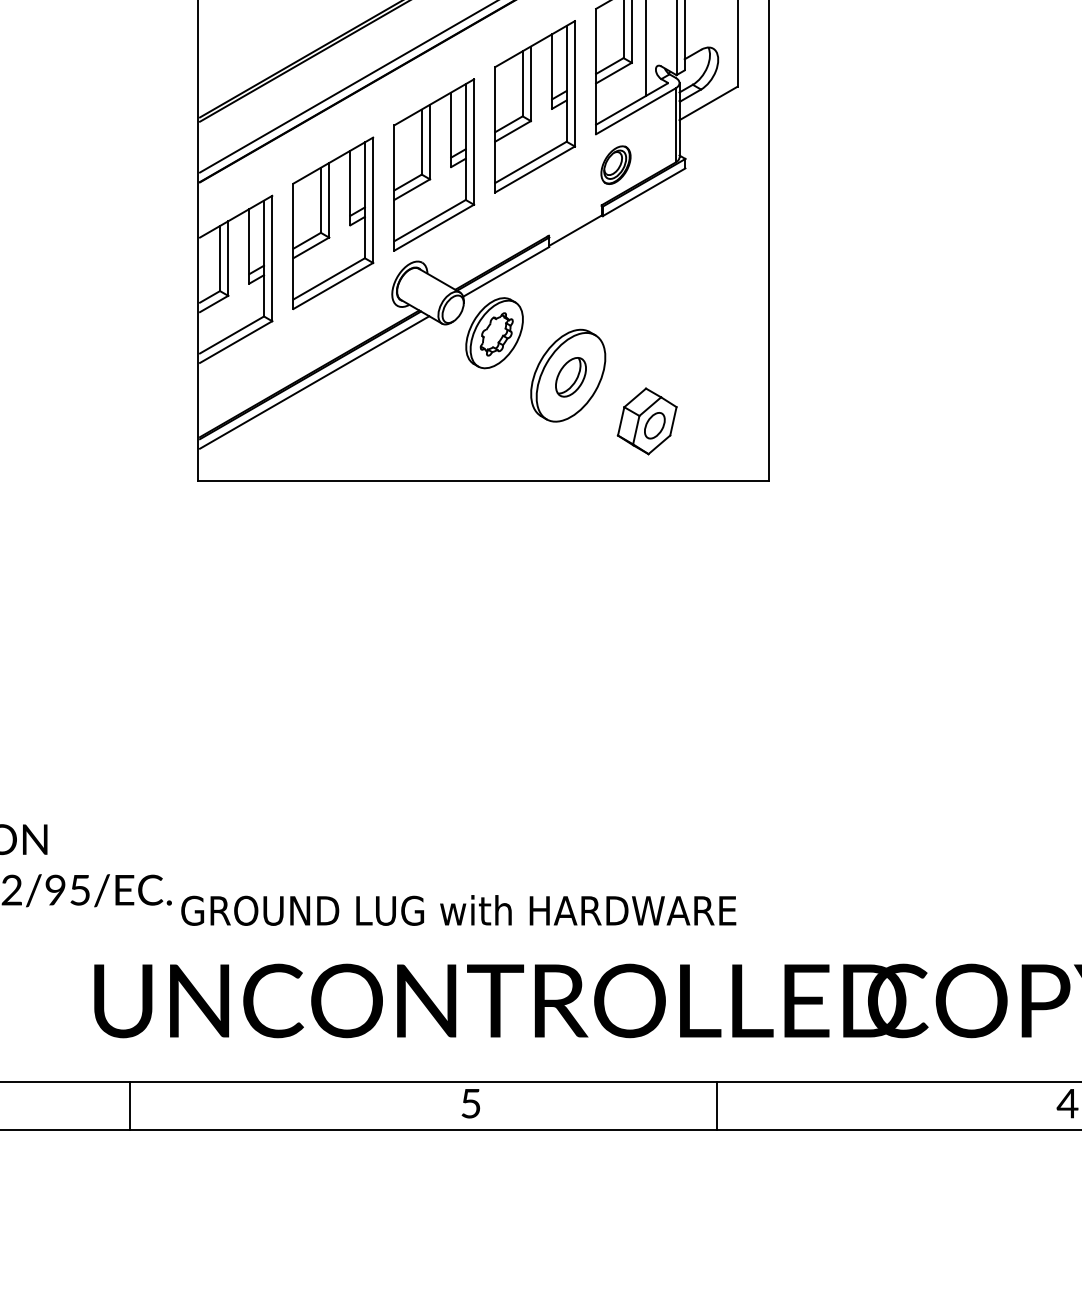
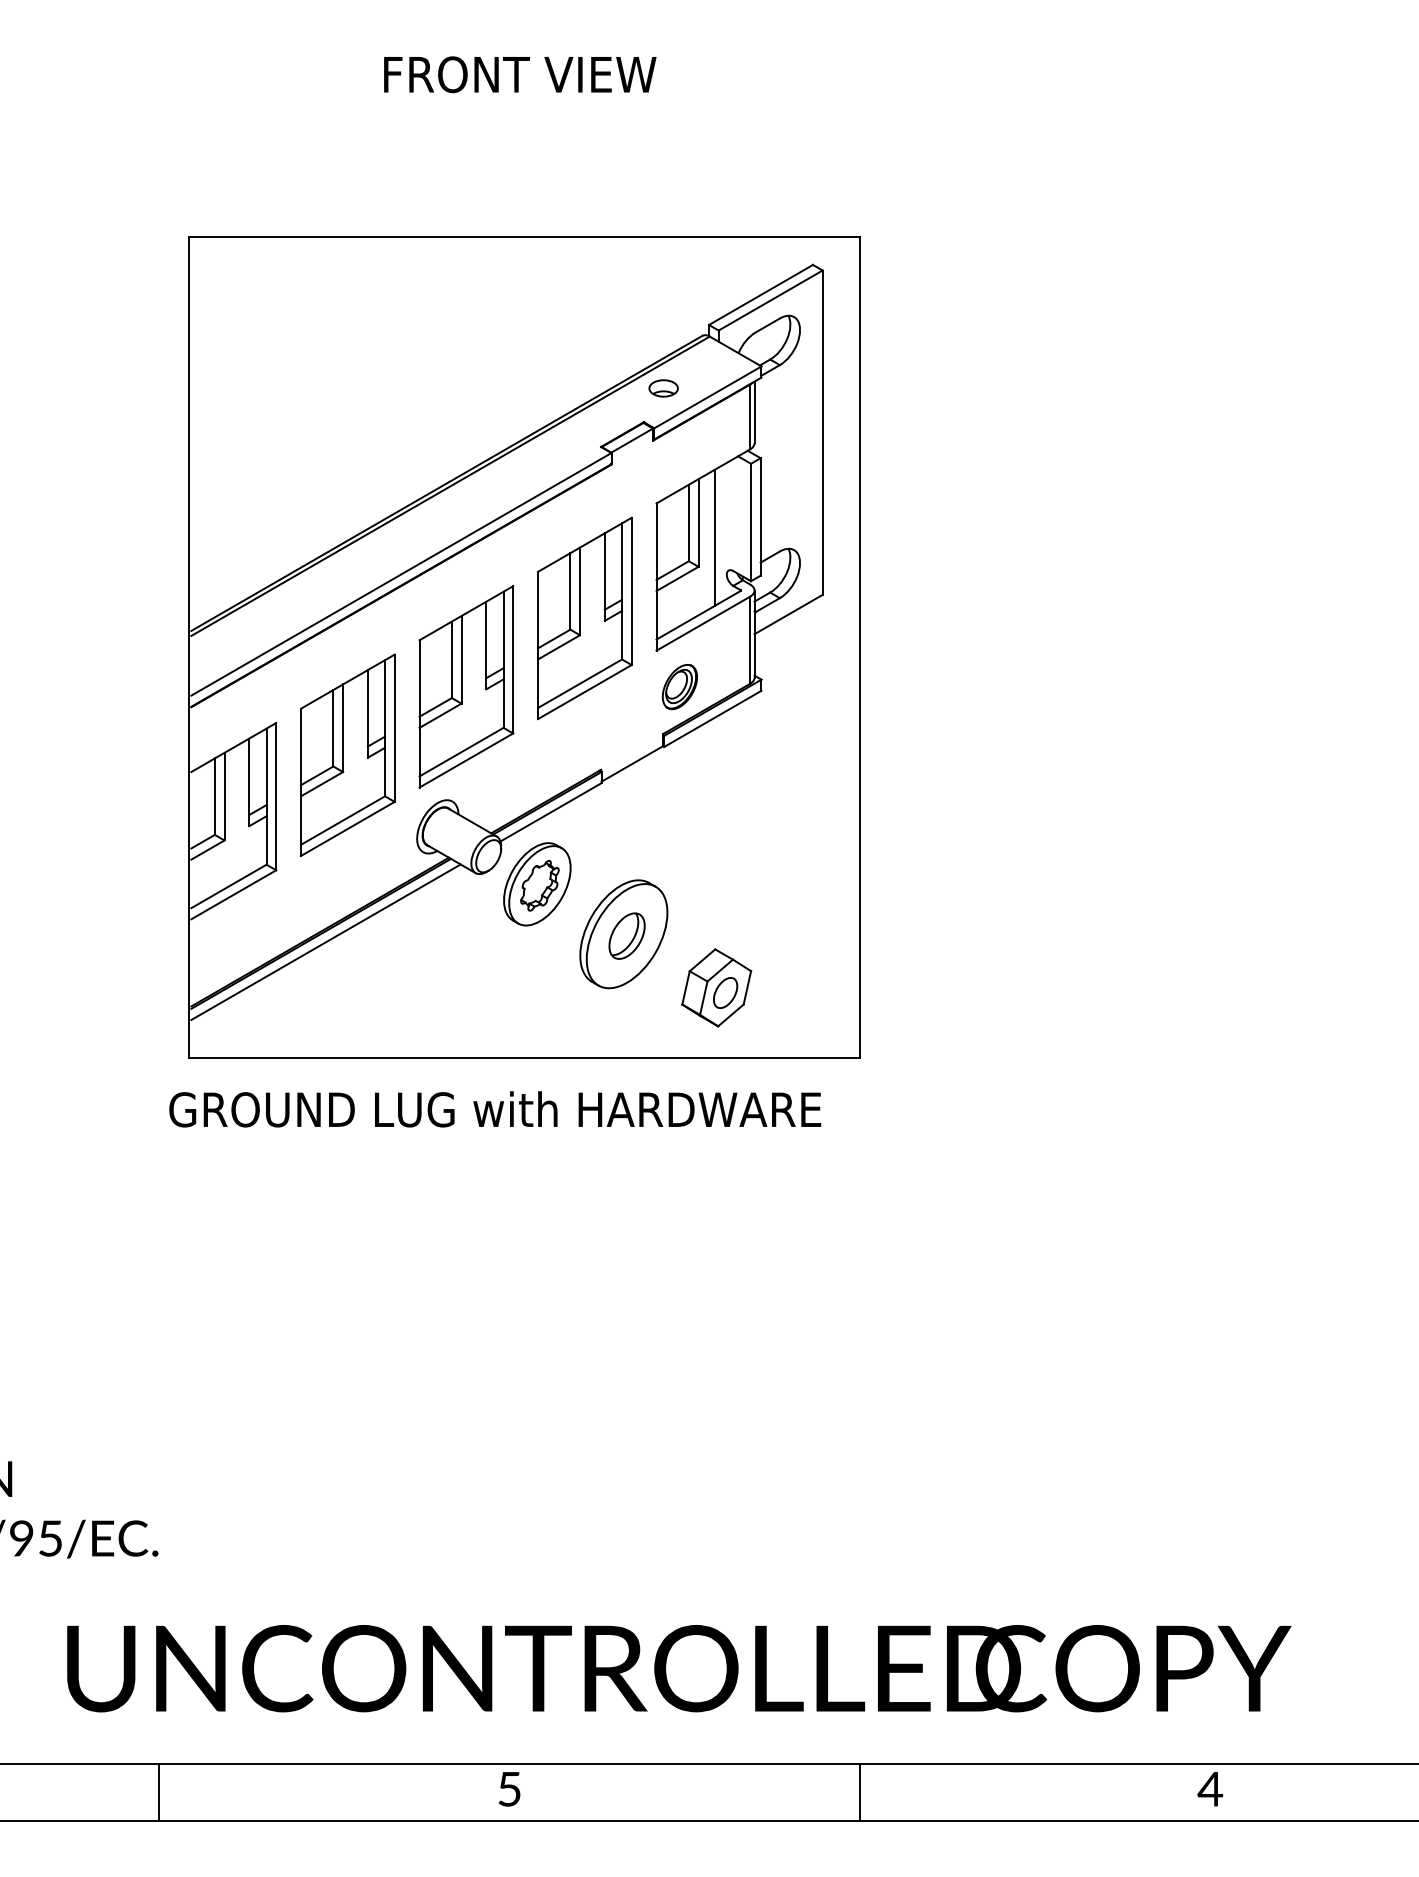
text: (458, 910) -> (495, 1109), moved
line: (130, 1105) -> (159, 1791), moved
line: (716, 1105) -> (860, 1791), moved

